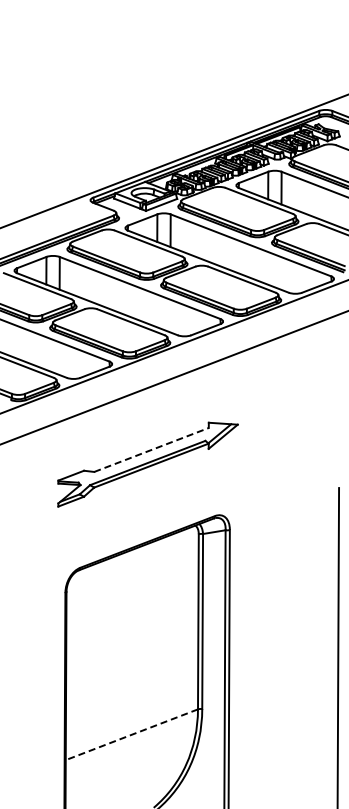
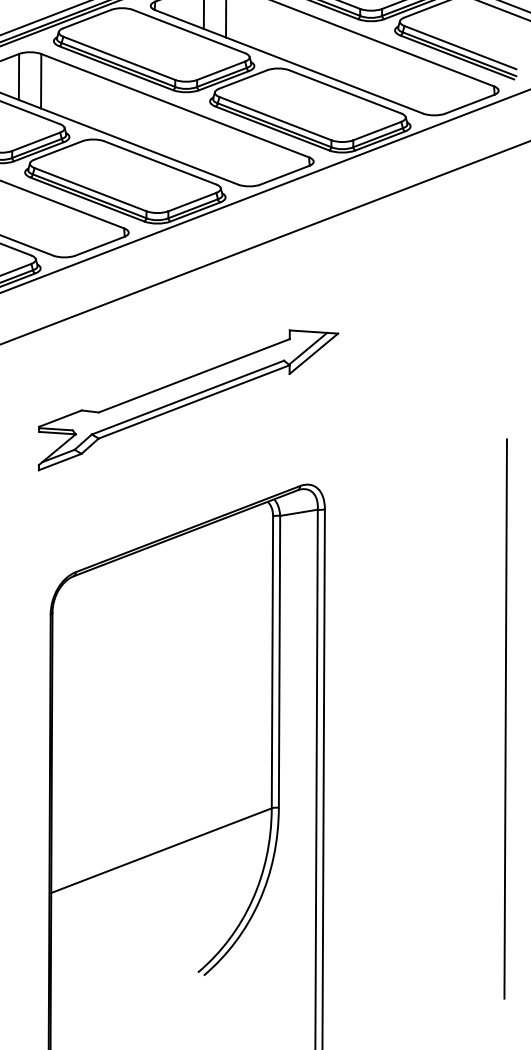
line: (152, 449) -> (195, 375), dashed -> solid
line: (131, 734) -> (160, 850), dashed -> solid

